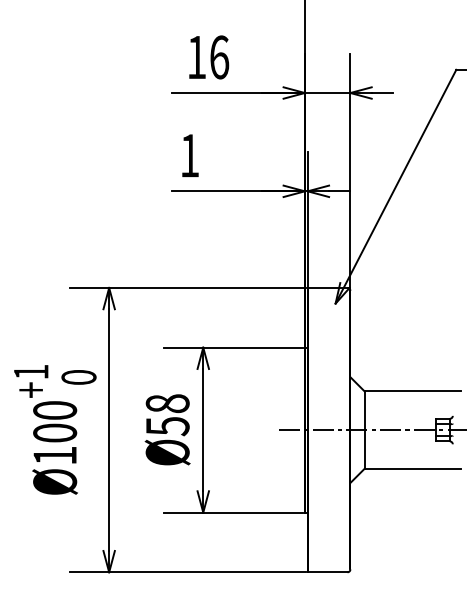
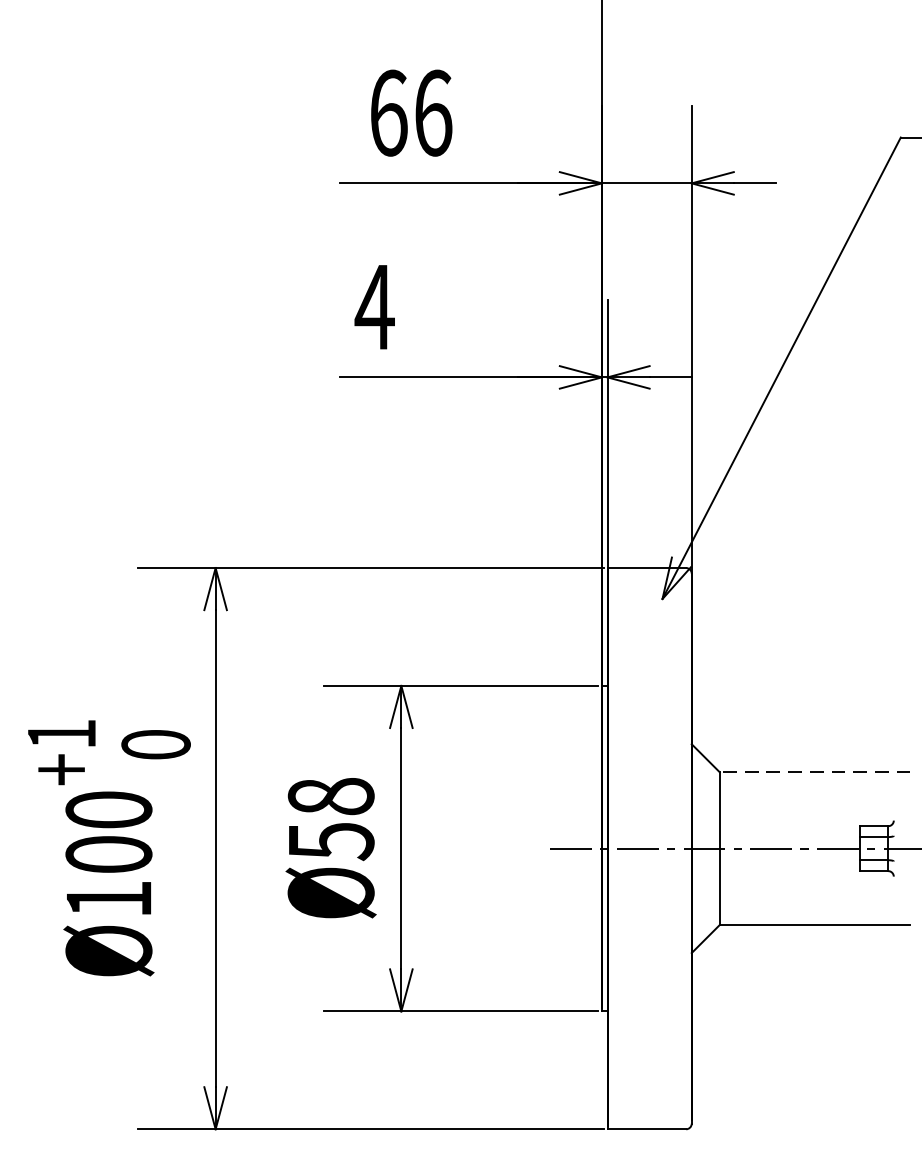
text: (197, 57) -> (389, 113), 16 -> 66
text: (189, 155) -> (374, 306), 1 -> 4
line: (412, 391) -> (814, 772), solid -> dashed

